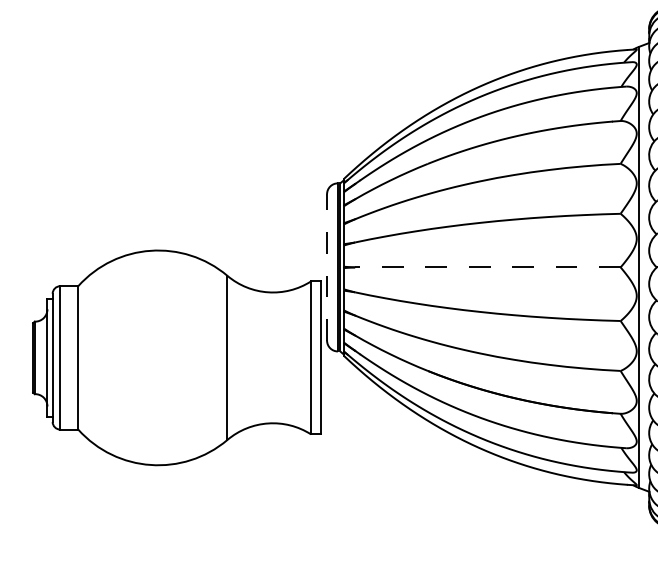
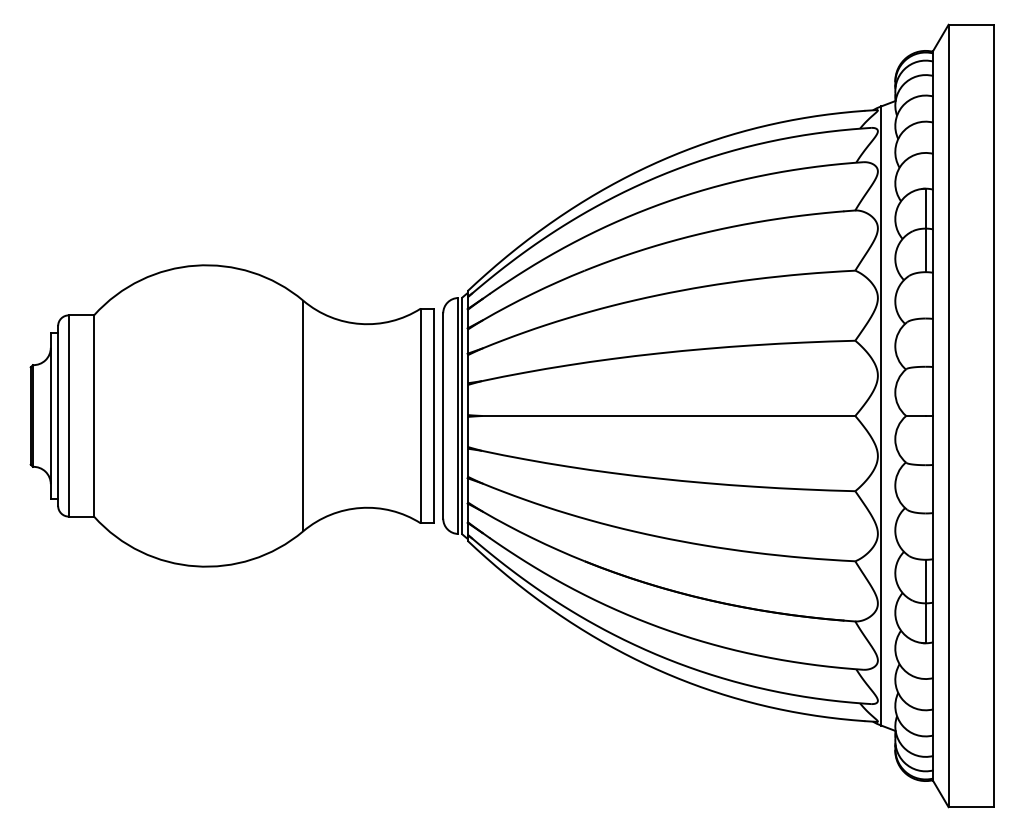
line: (327, 267) -> (443, 415), dashed -> solid
line: (487, 267) -> (668, 415), dashed -> solid
part: (176, 357) -> (231, 415), moved

